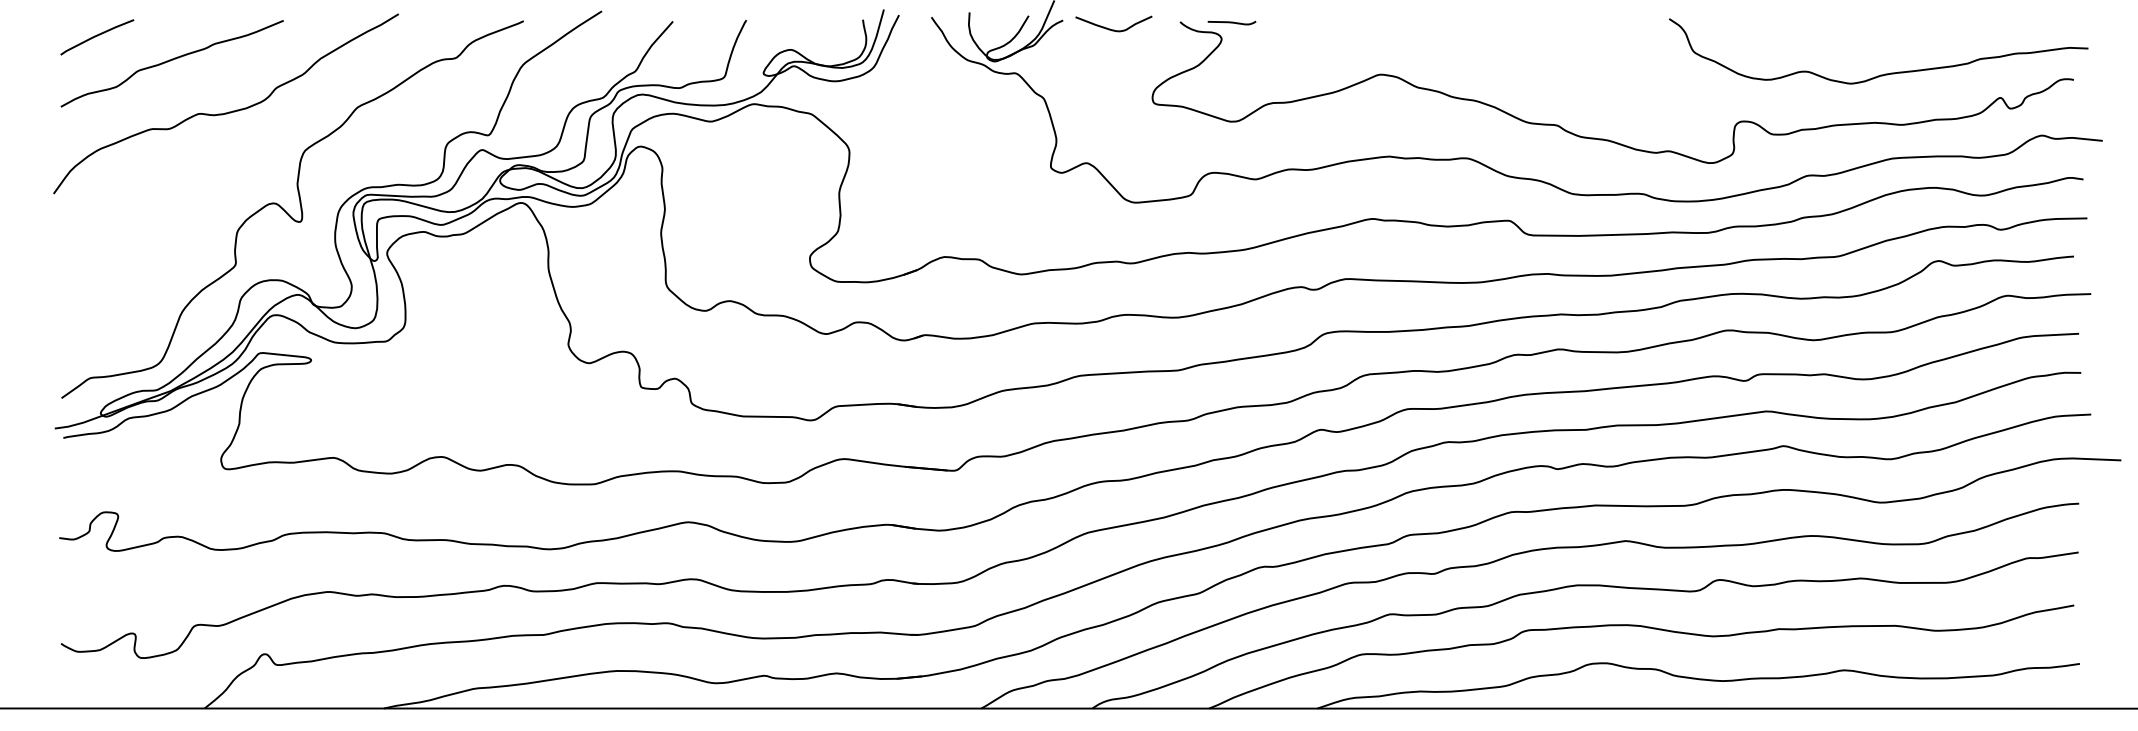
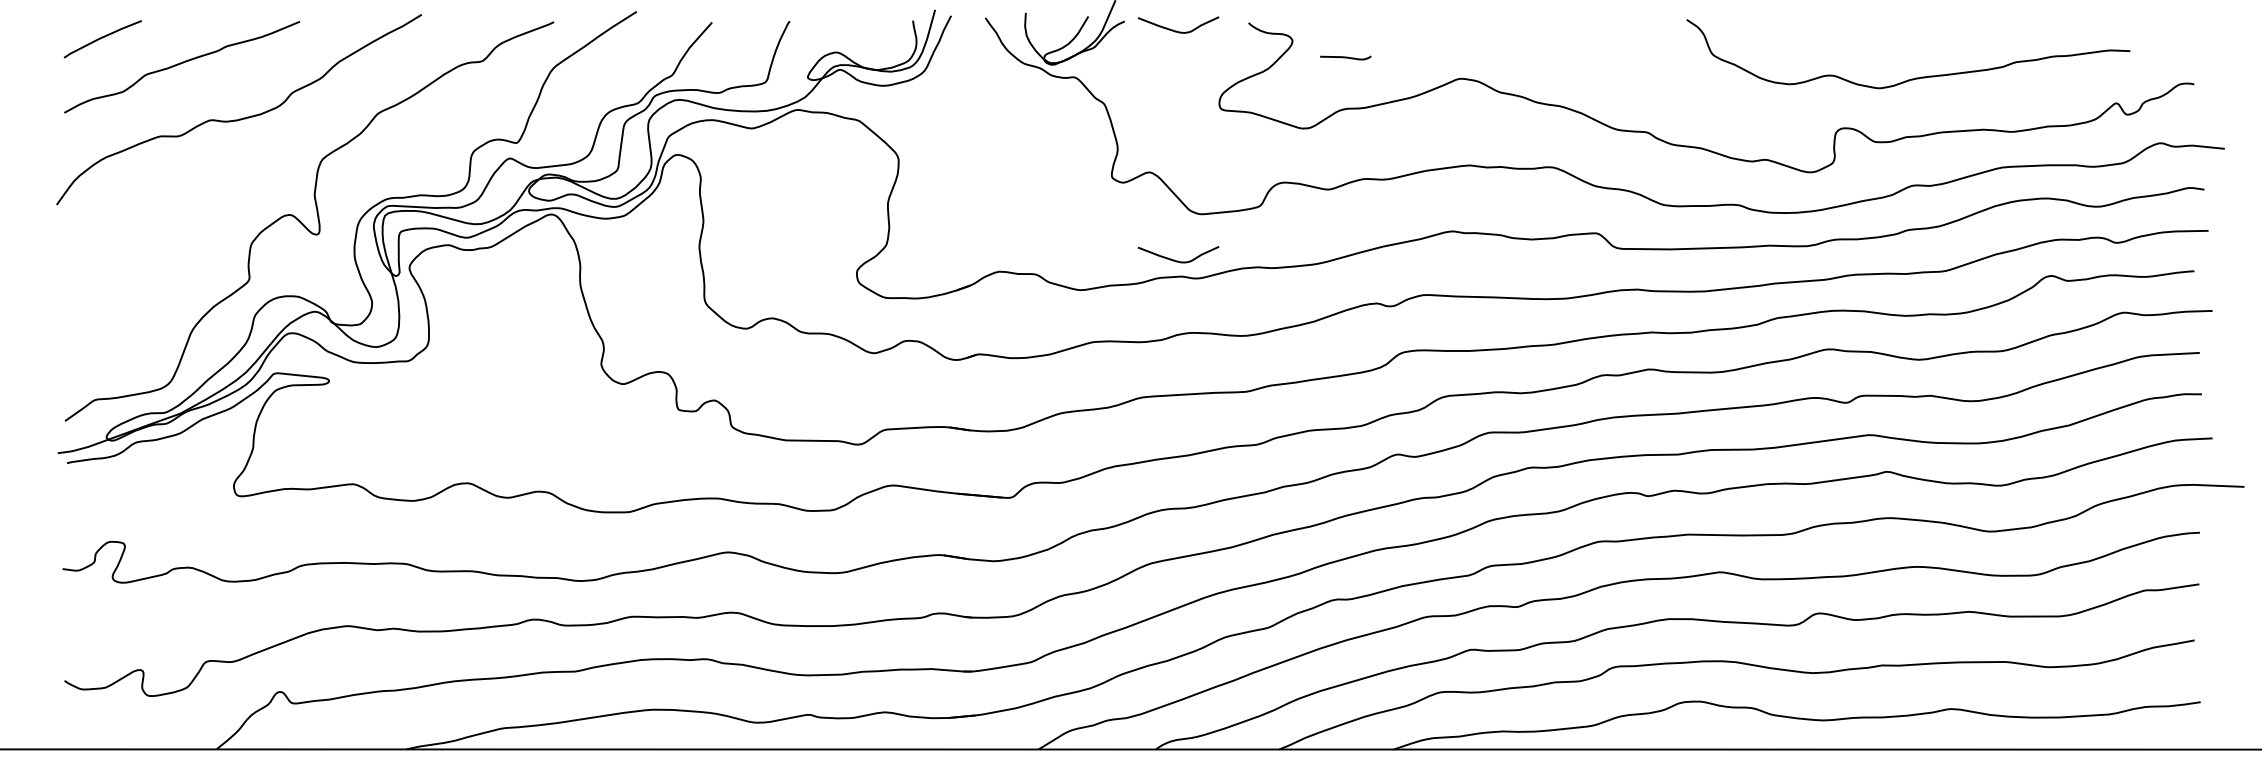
curve: (1231, 22) -> (1345, 57), moved
curve: (1885, 73) -> (1915, 77), moved
curve: (1110, 245) -> (1174, 259), added

